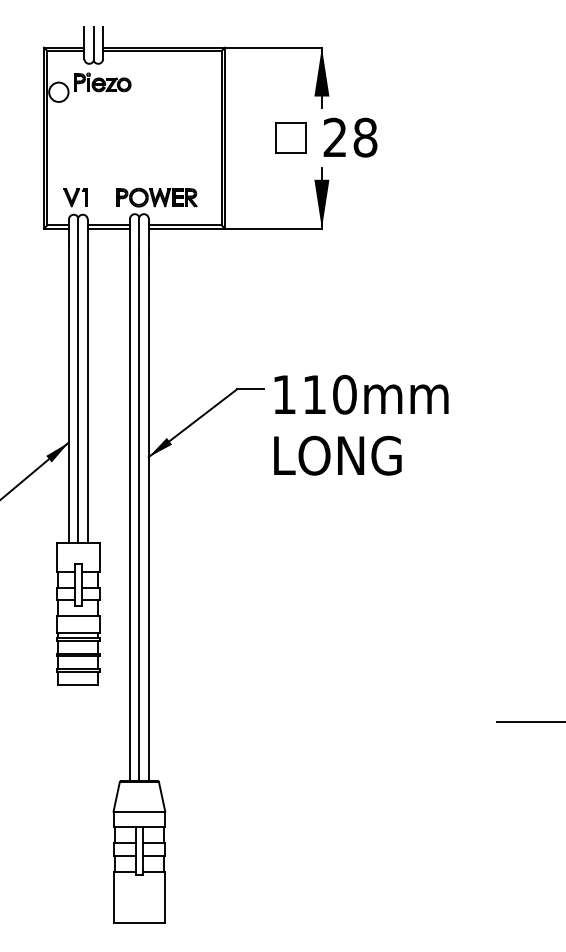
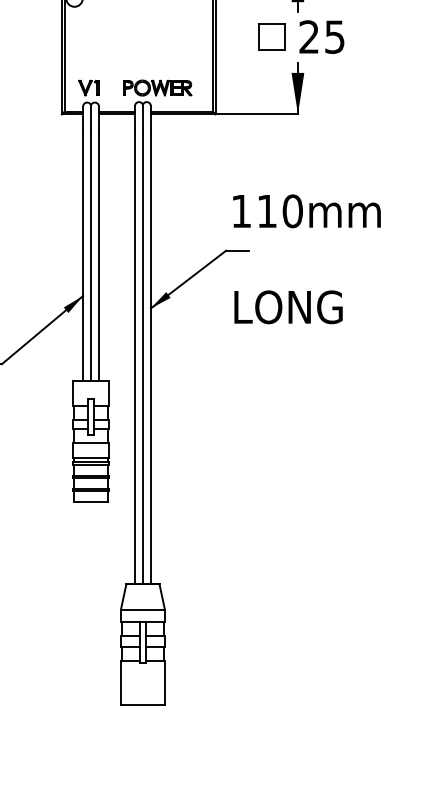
text: (365, 137) -> (334, 36), 28 -> 25
text: (361, 394) -> (306, 211), moved
text: (337, 455) -> (288, 307), moved

